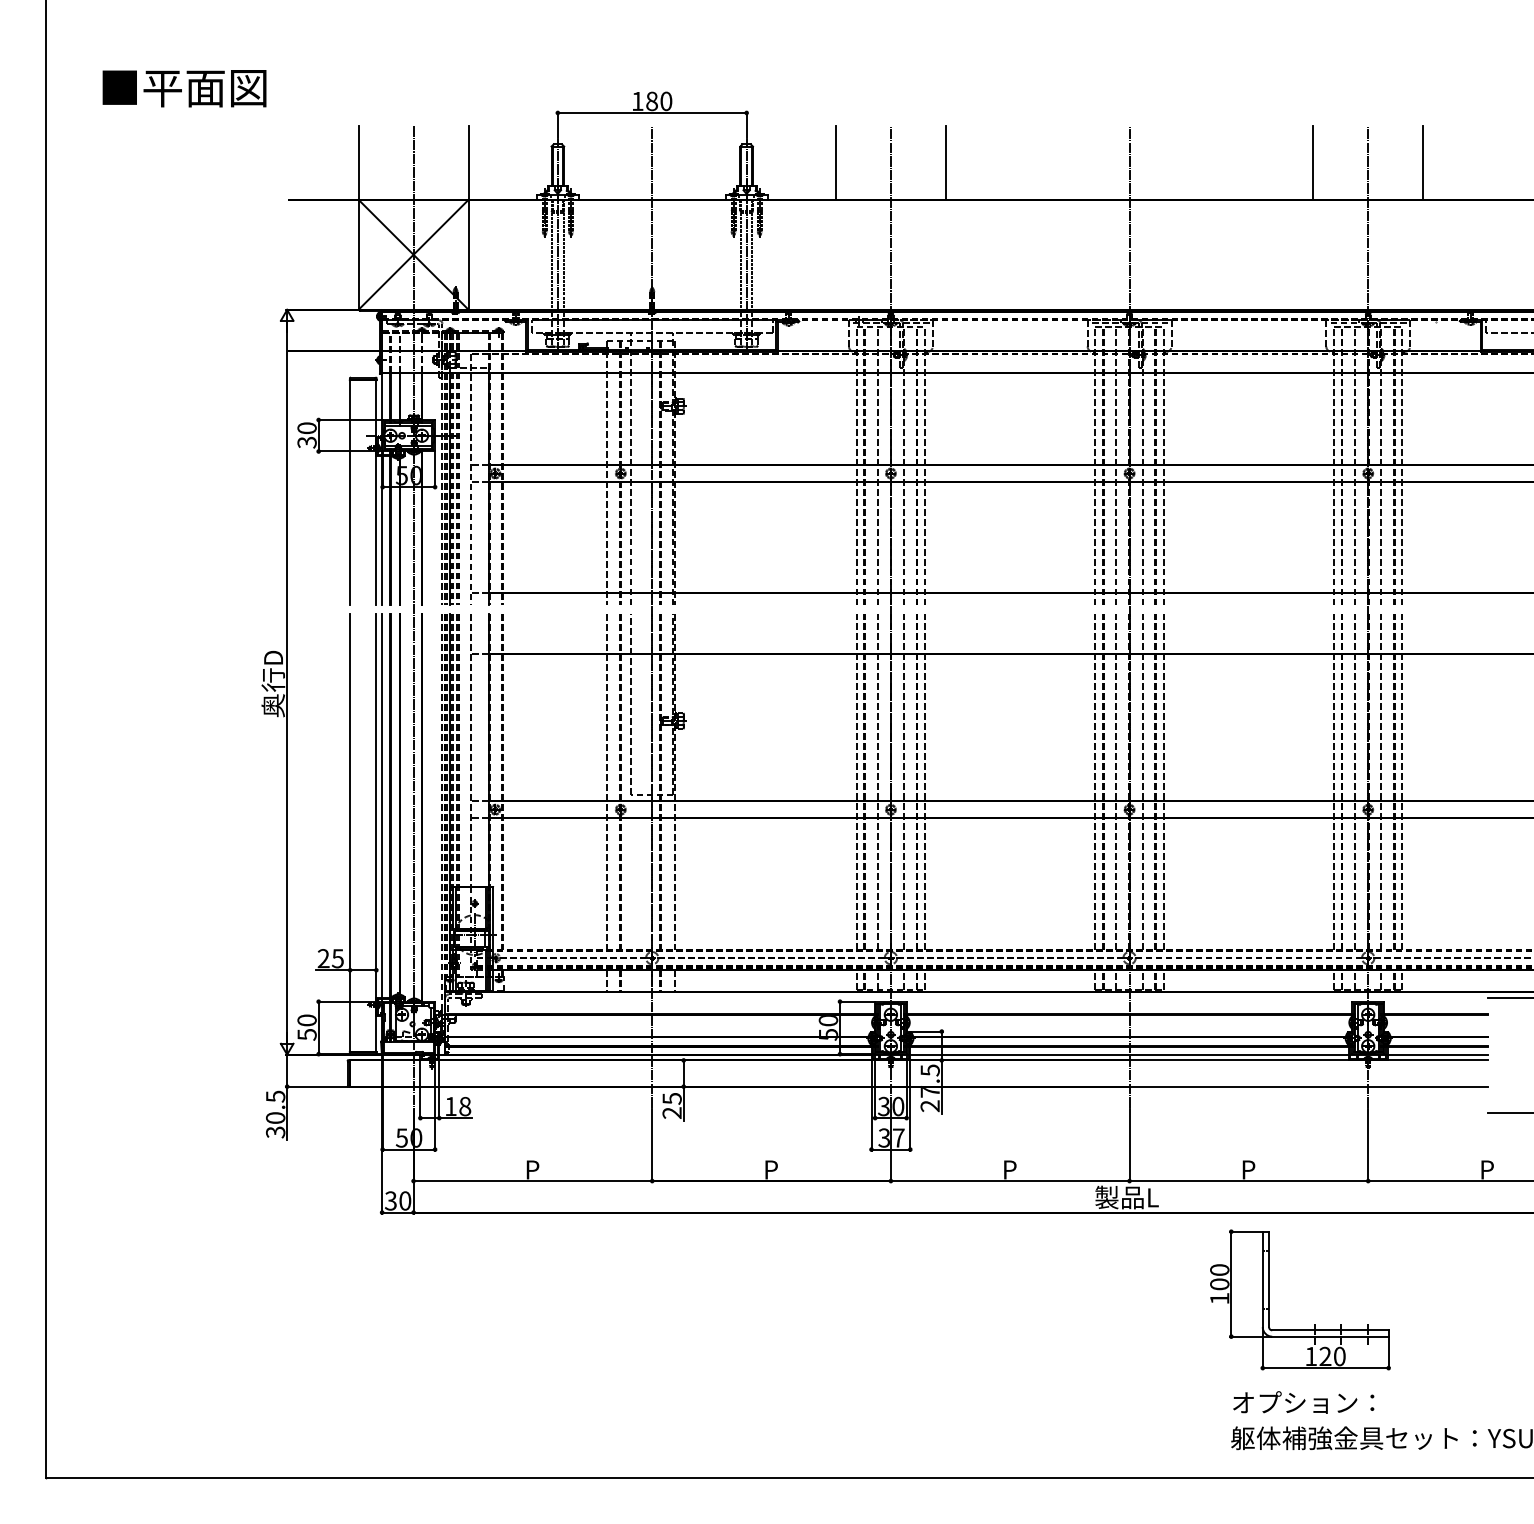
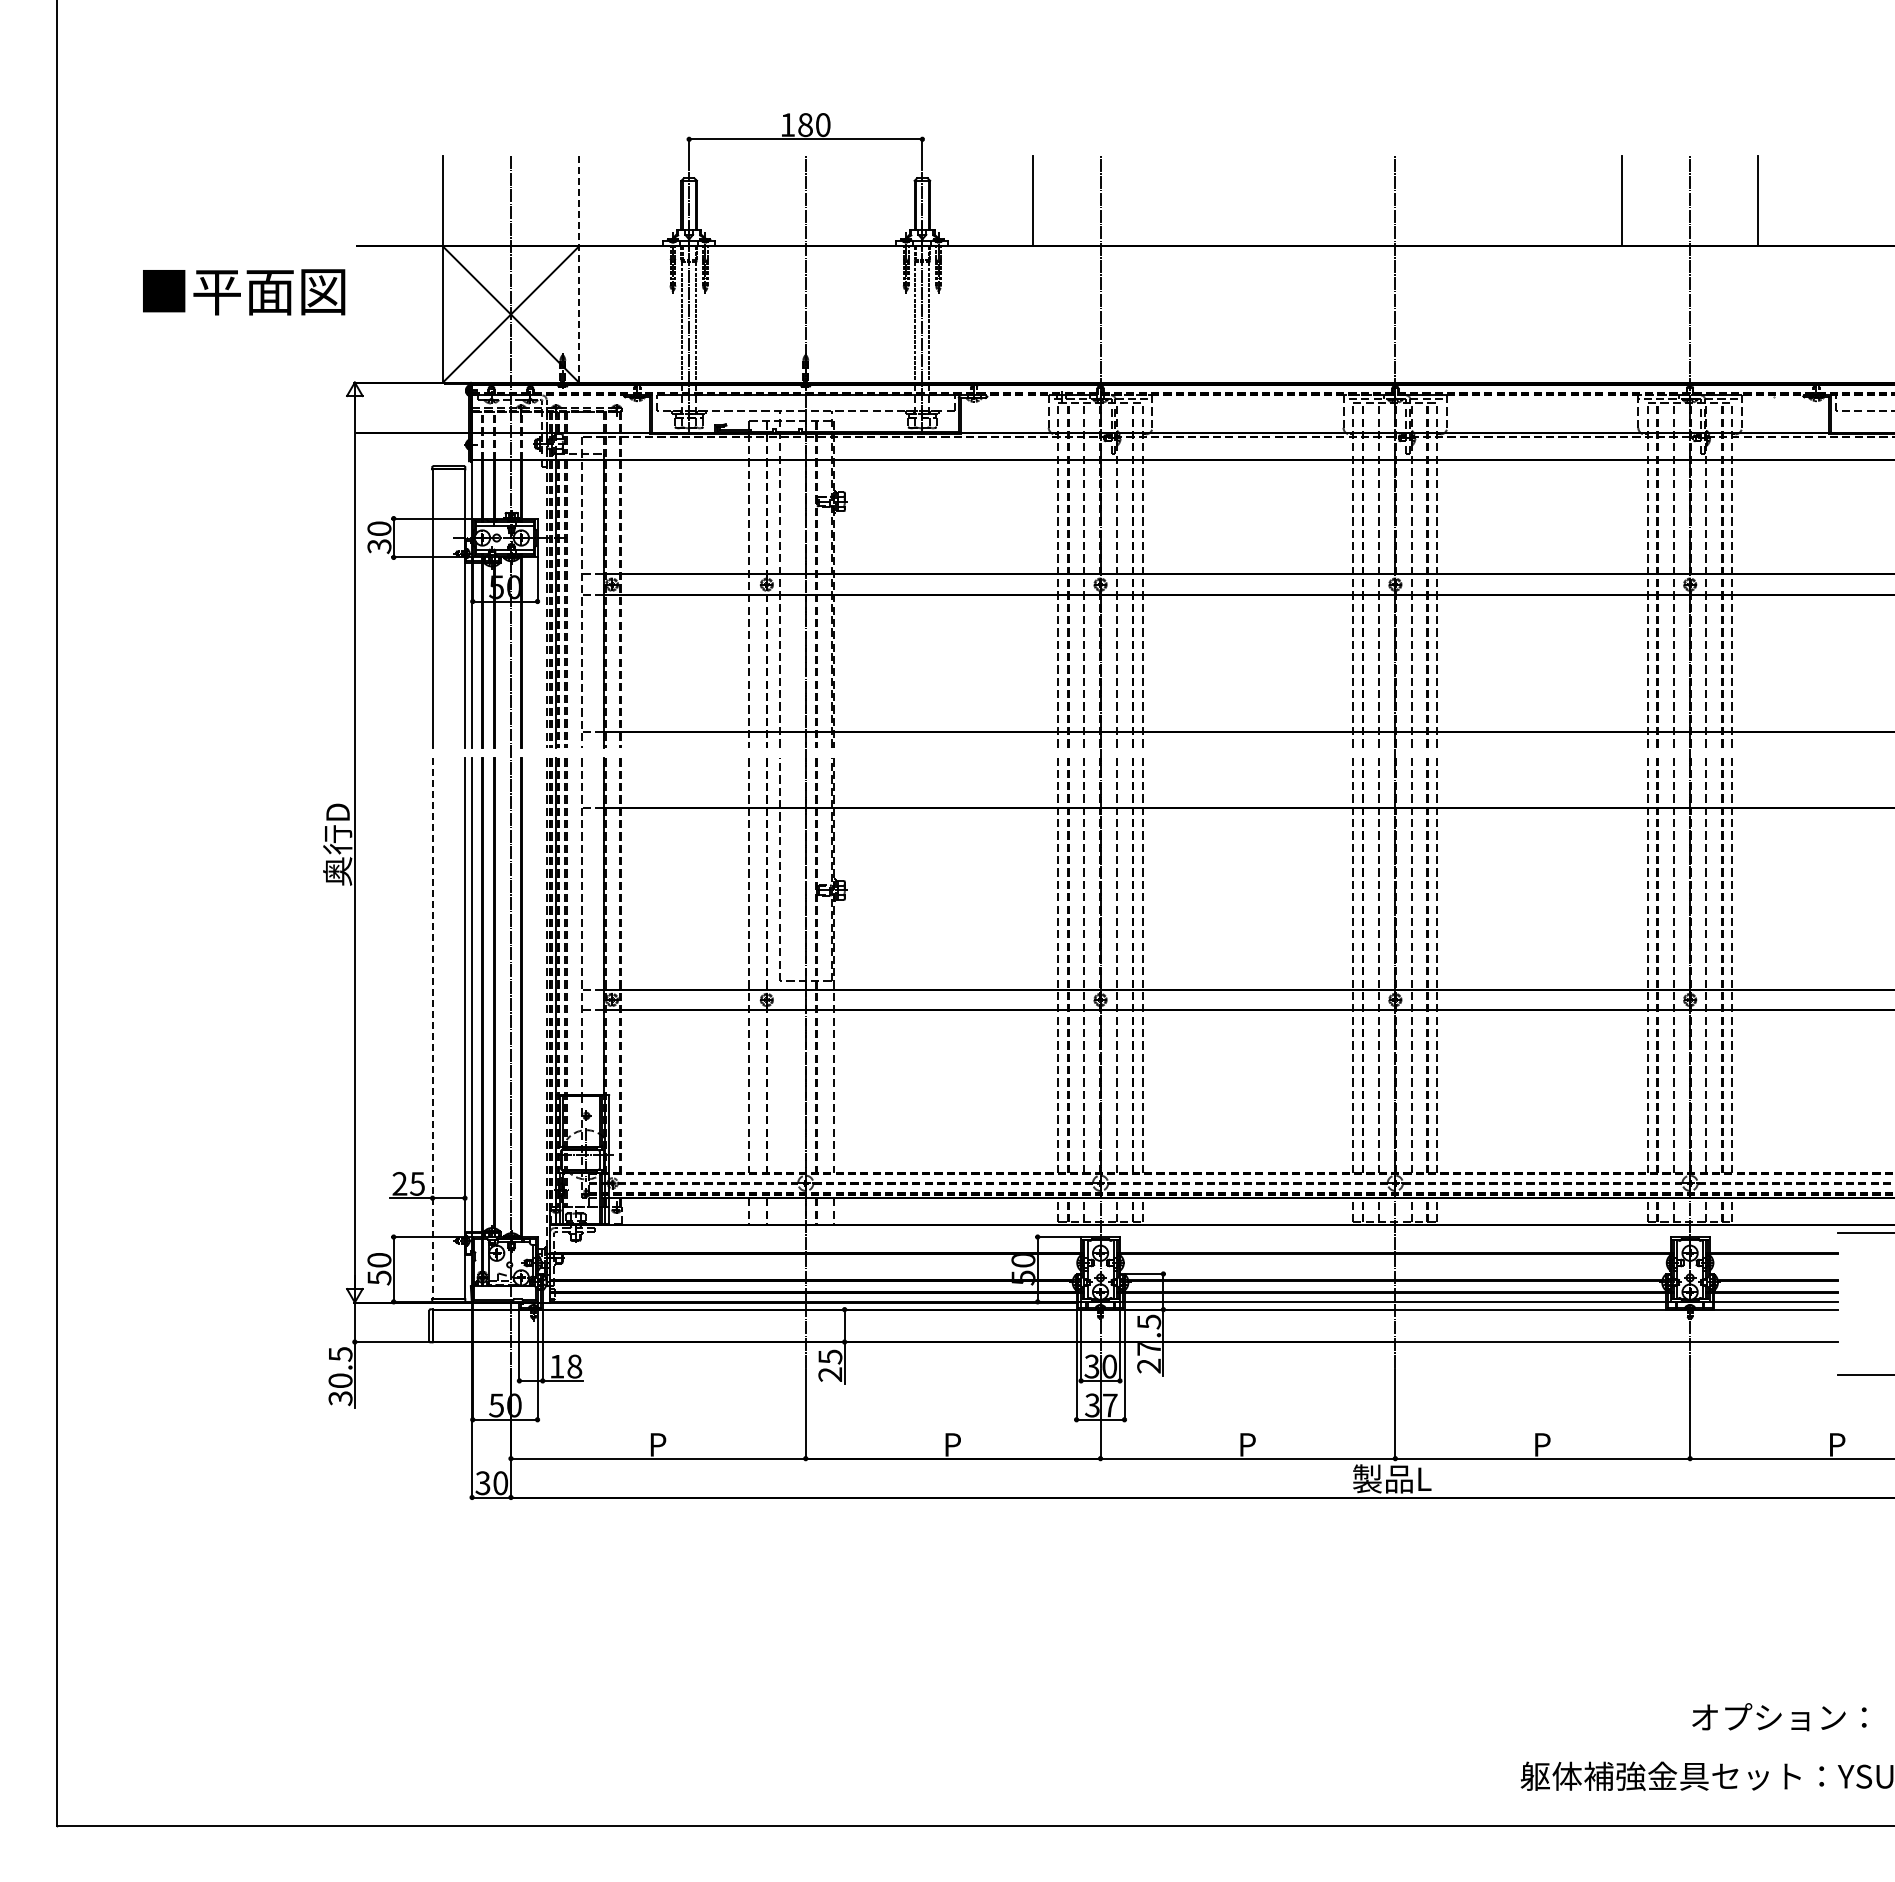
text: (184, 88) -> (244, 292), moved
line: (945, 162) -> (1168, 200), removed
line: (469, 218) -> (579, 269), solid -> dashed
line: (350, 833) -> (432, 1029), solid -> dashed
part: (1315, 1325) -> (1624, 1636), removed
text: (1303, 1402) -> (1779, 1717), moved

